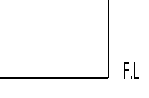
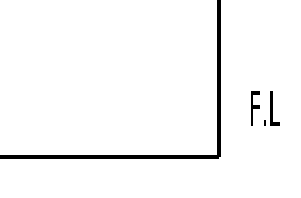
text: (131, 70) -> (265, 108), moved

